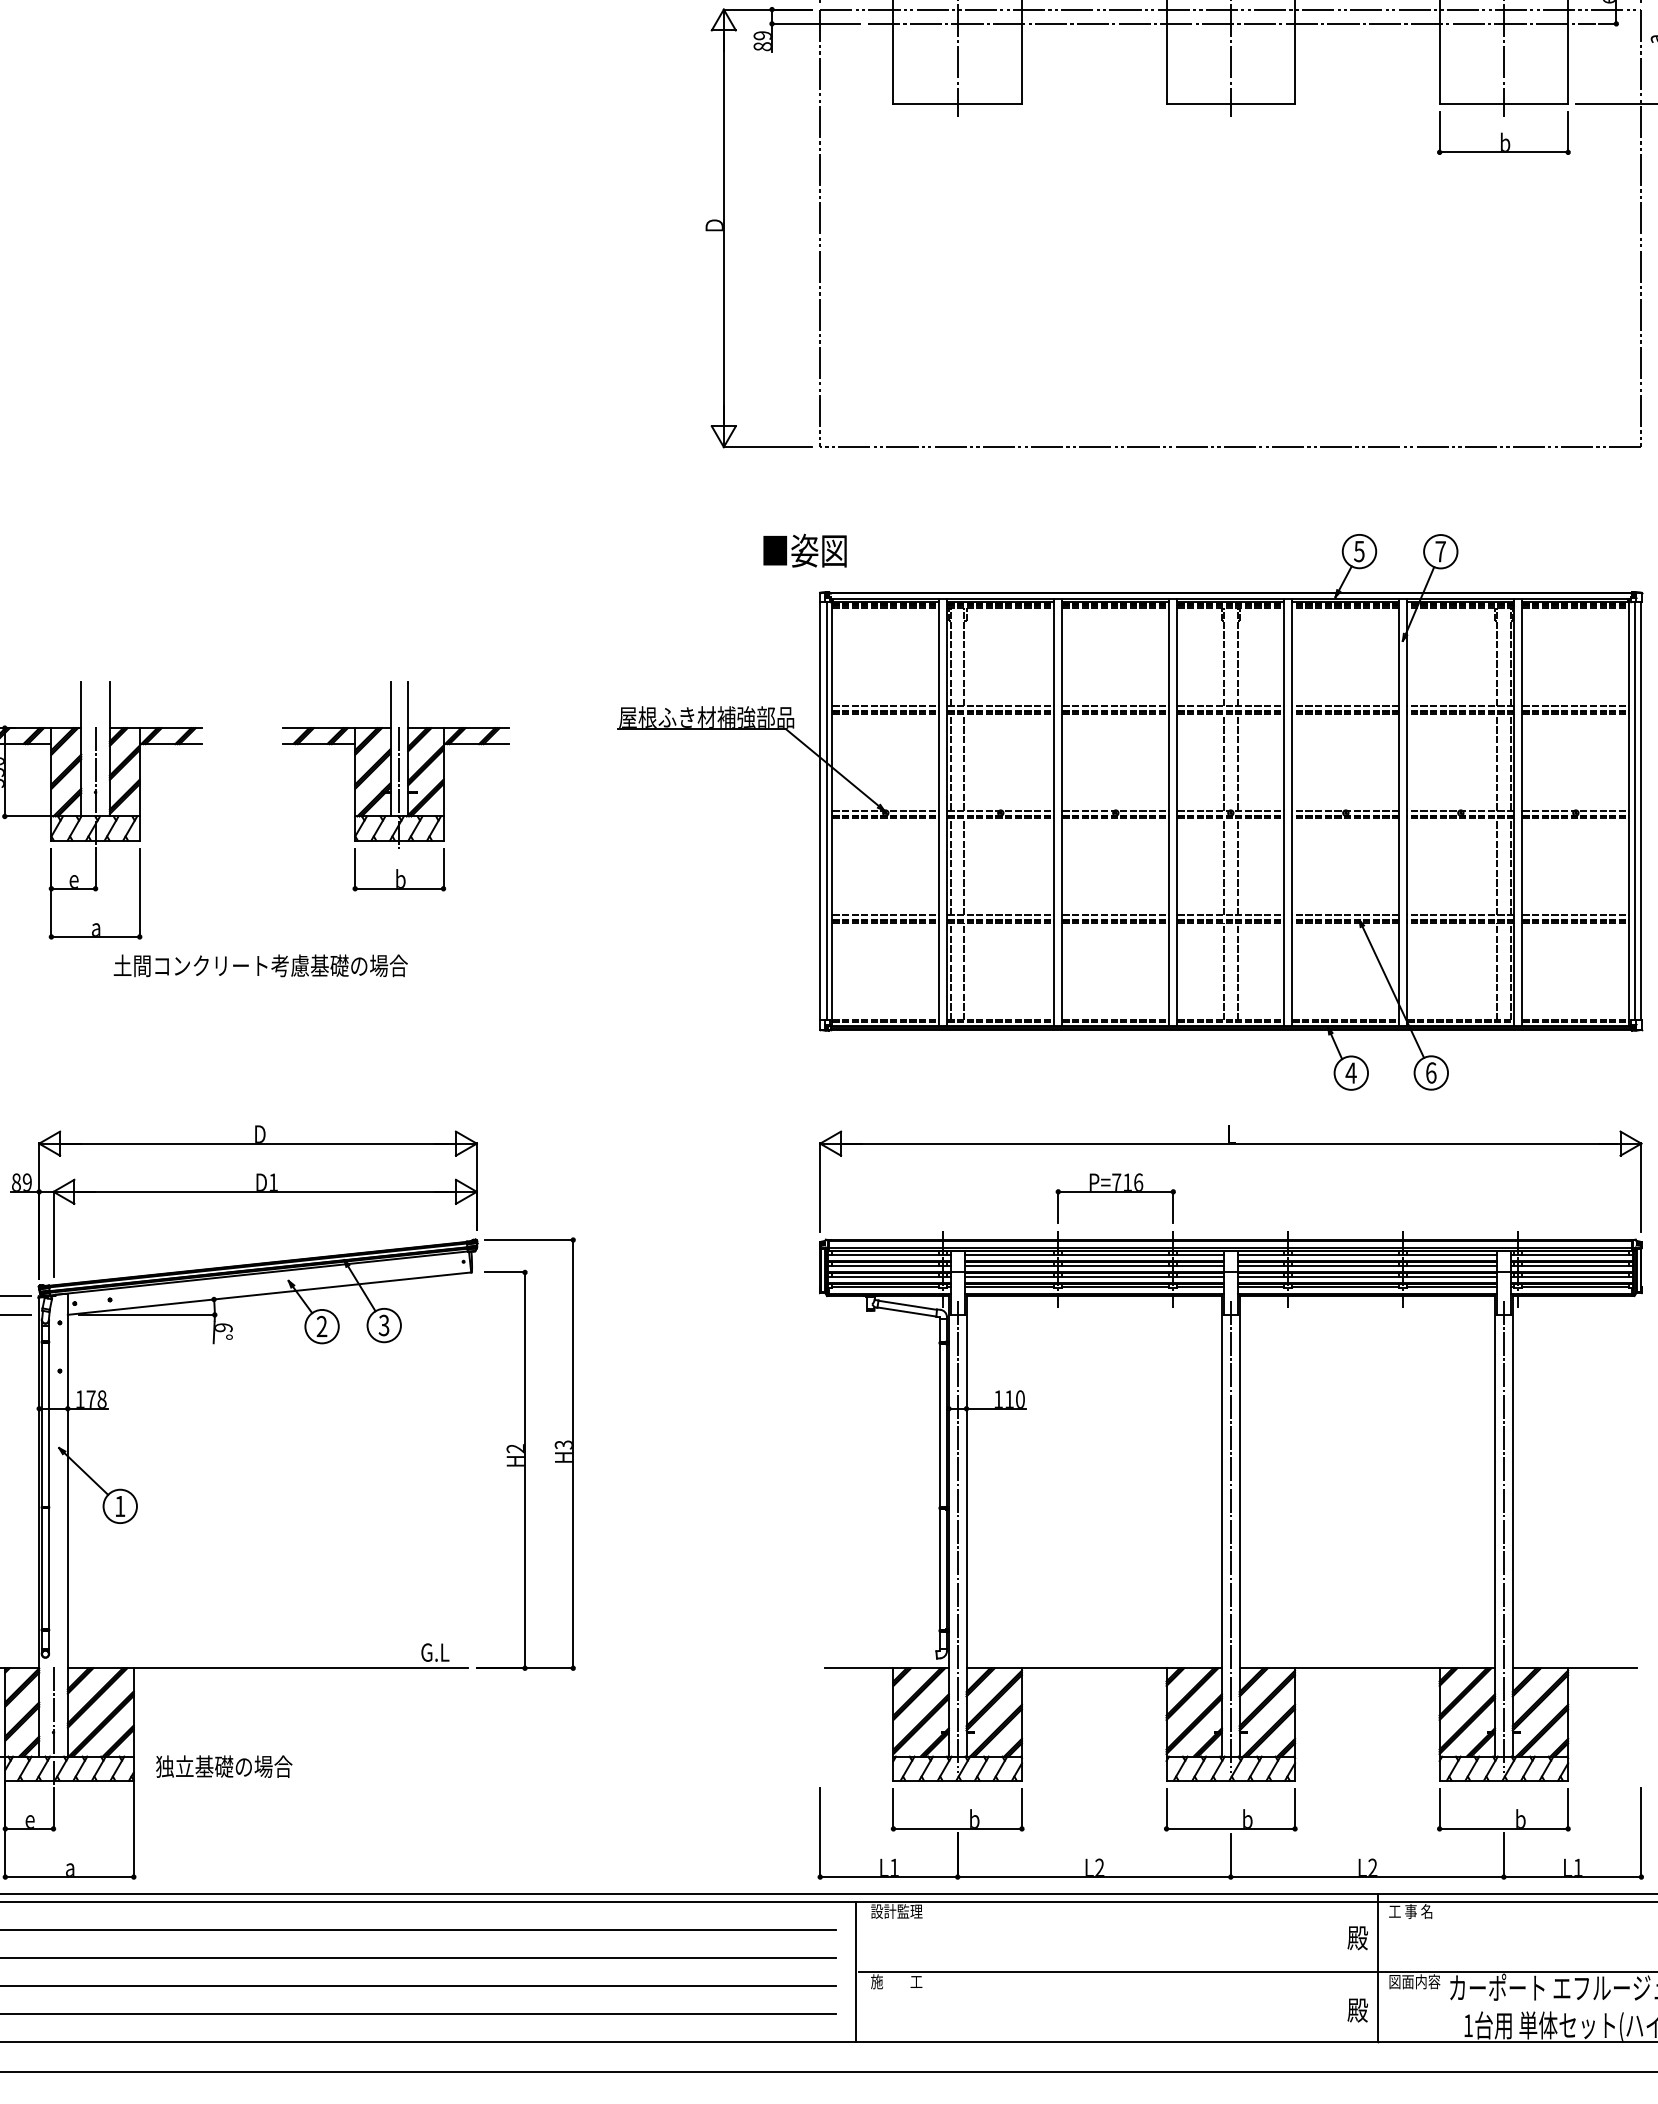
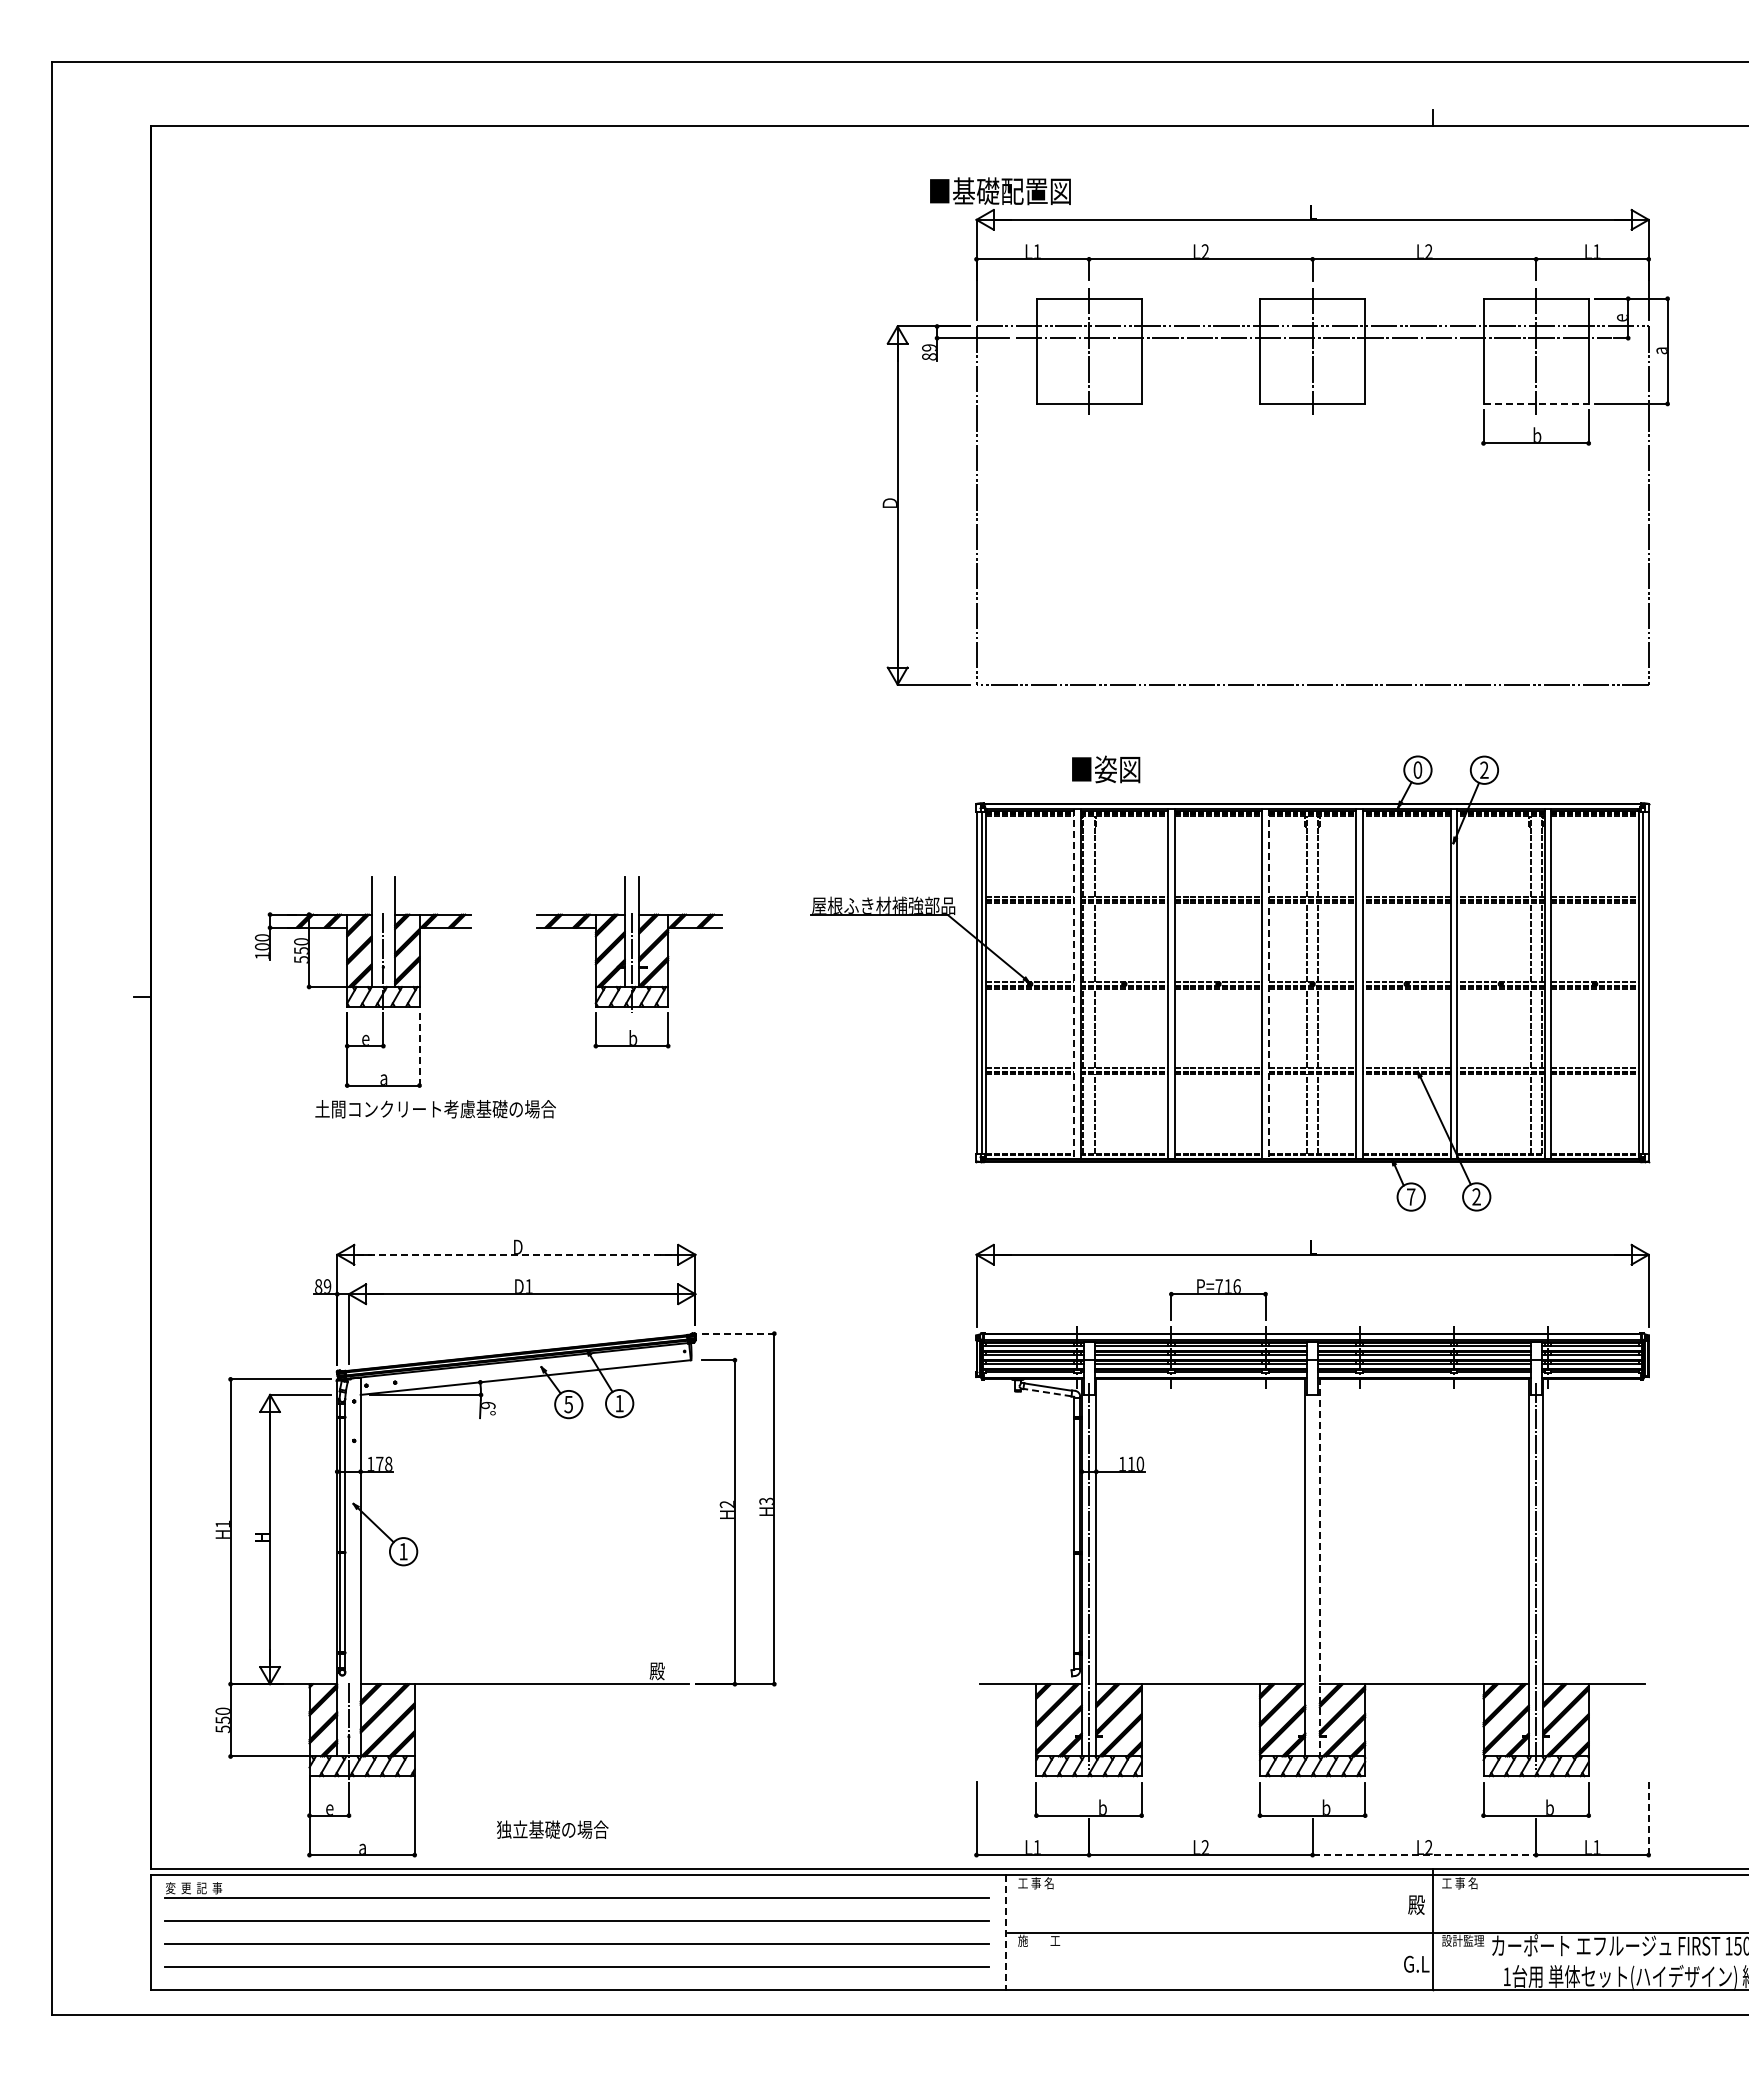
line: (1504, 103) -> (1536, 403), solid -> dashed
text: (805, 550) -> (1106, 769), moved
text: (1358, 550) -> (1417, 769), 5 -> 0
text: (1440, 550) -> (1484, 769), 7 -> 2
line: (938, 812) -> (1073, 983), solid -> dashed
line: (1176, 812) -> (1268, 983), solid -> dashed
line: (139, 892) -> (419, 1049), solid -> dashed
text: (260, 966) -> (435, 1109), moved
text: (1350, 1072) -> (1410, 1196), 4 -> 7
text: (1431, 1072) -> (1476, 1196), 6 -> 2
line: (258, 1143) -> (516, 1254), solid -> dashed
line: (529, 1239) -> (738, 1333), solid -> dashed
line: (906, 1311) -> (1047, 1392), solid -> dashed
text: (384, 1325) -> (619, 1403), 3 -> 1
text: (321, 1326) -> (568, 1404), 2 -> 5
line: (1239, 1525) -> (1319, 1567), solid -> dashed
line: (1230, 1536) -> (1312, 1576), removed
text: (434, 1652) -> (660, 1671), G.L -> 殿
text: (223, 1766) -> (552, 1829), moved
line: (1641, 1833) -> (1648, 1819), solid -> dashed
line: (1367, 1877) -> (1424, 1855), solid -> dashed
text: (897, 1911) -> (1039, 1883), 設計監理 -> 工 事 名
line: (855, 1971) -> (1005, 1932), solid -> dashed
text: (1415, 1981) -> (1463, 1940), 図面内容 -> 設計監理
text: (1357, 2009) -> (1416, 1963), 殿 -> G.L

